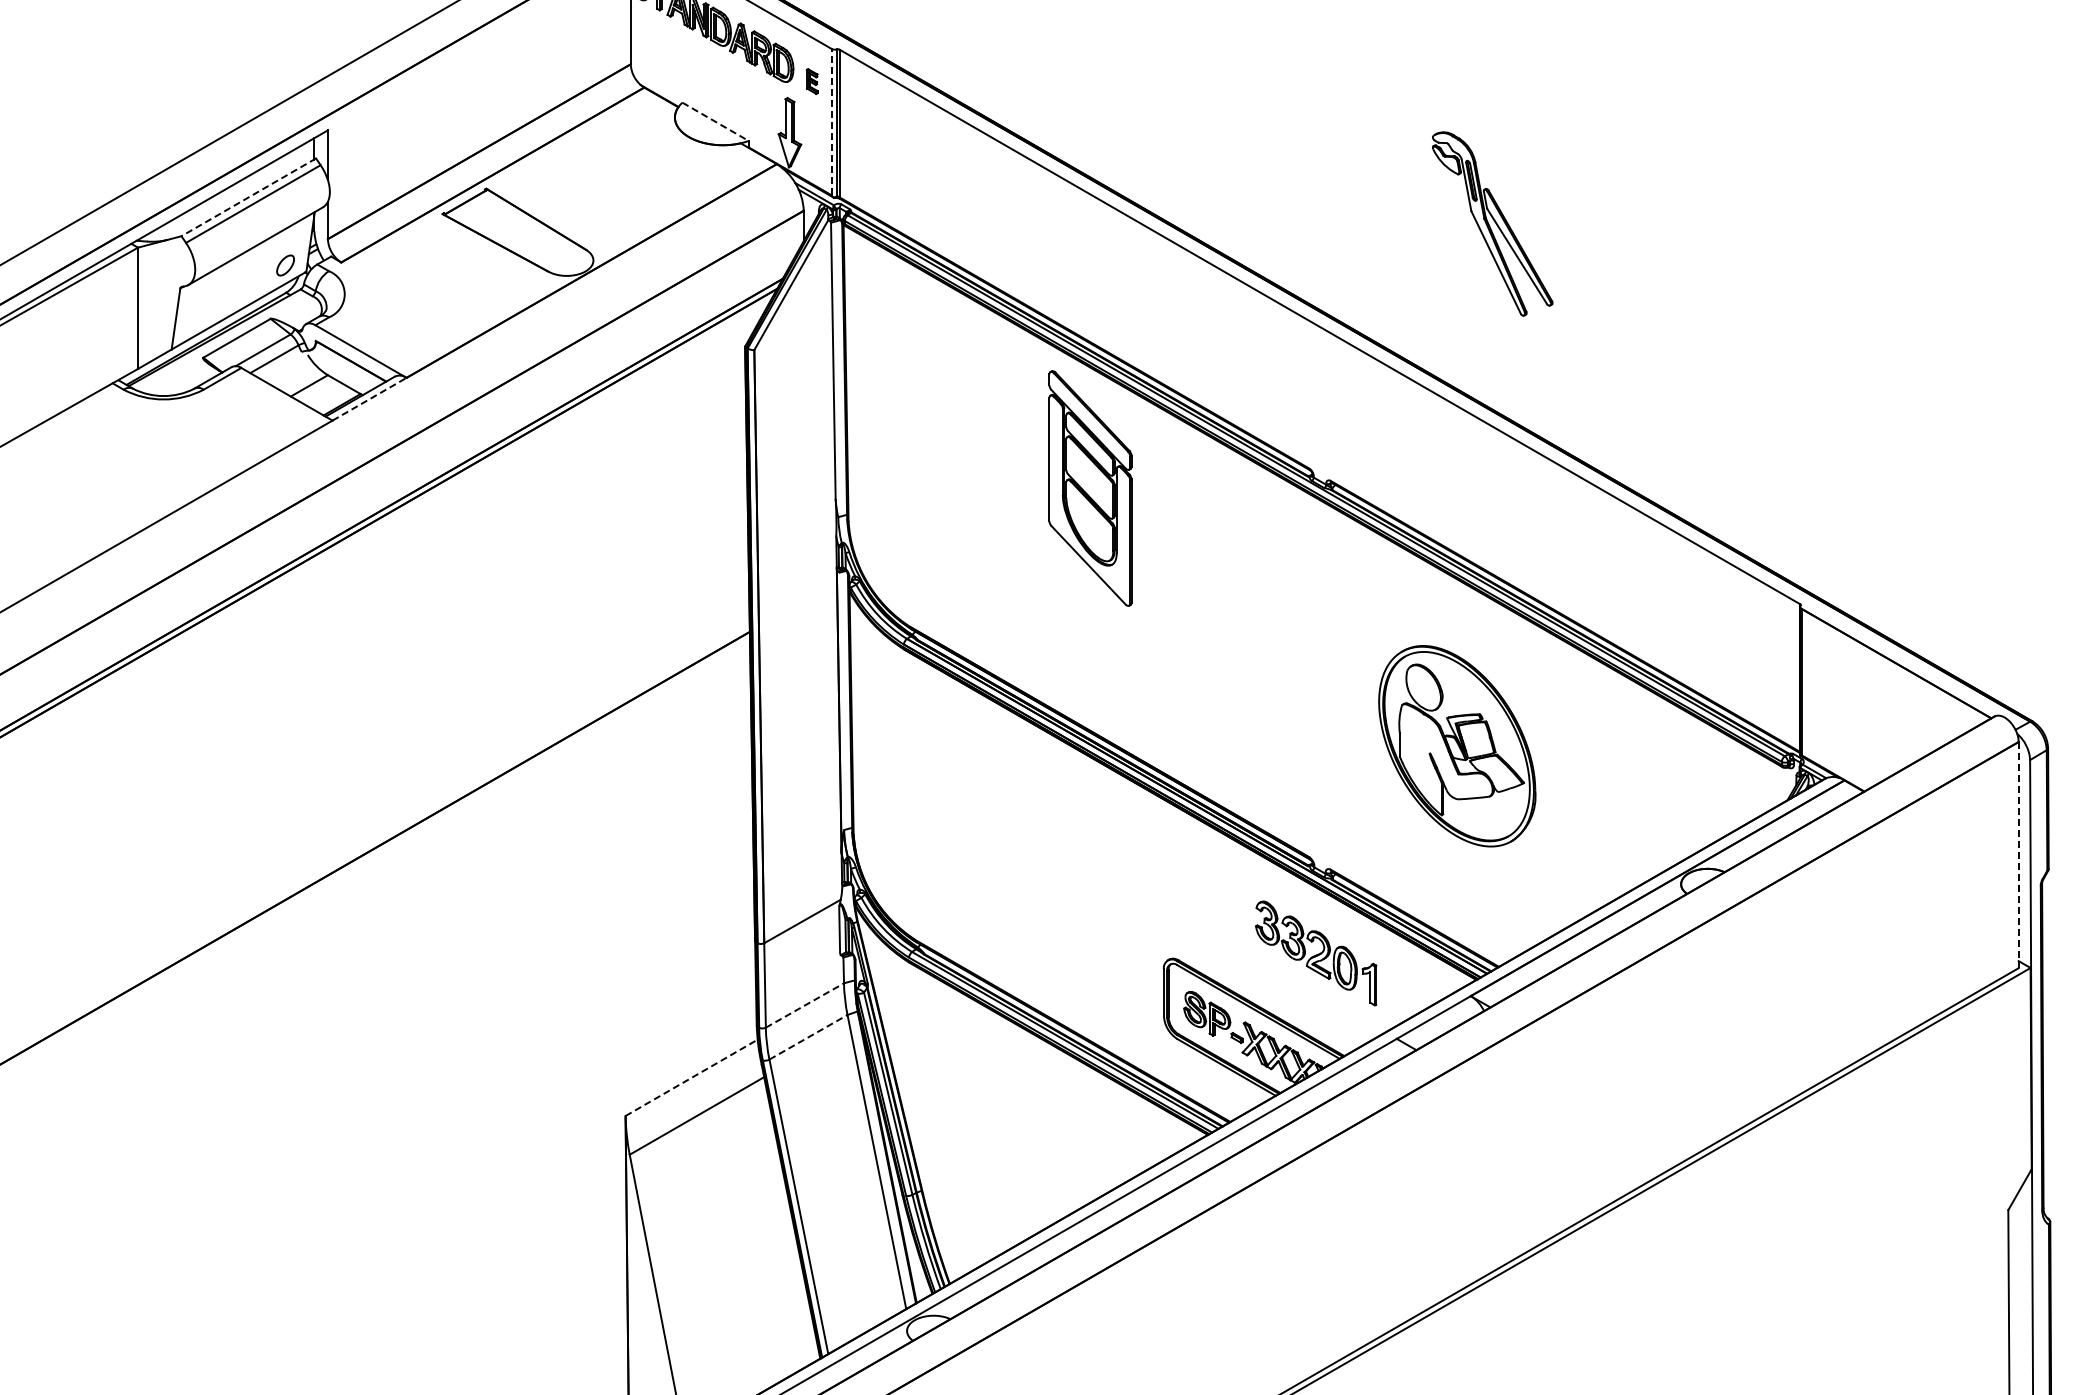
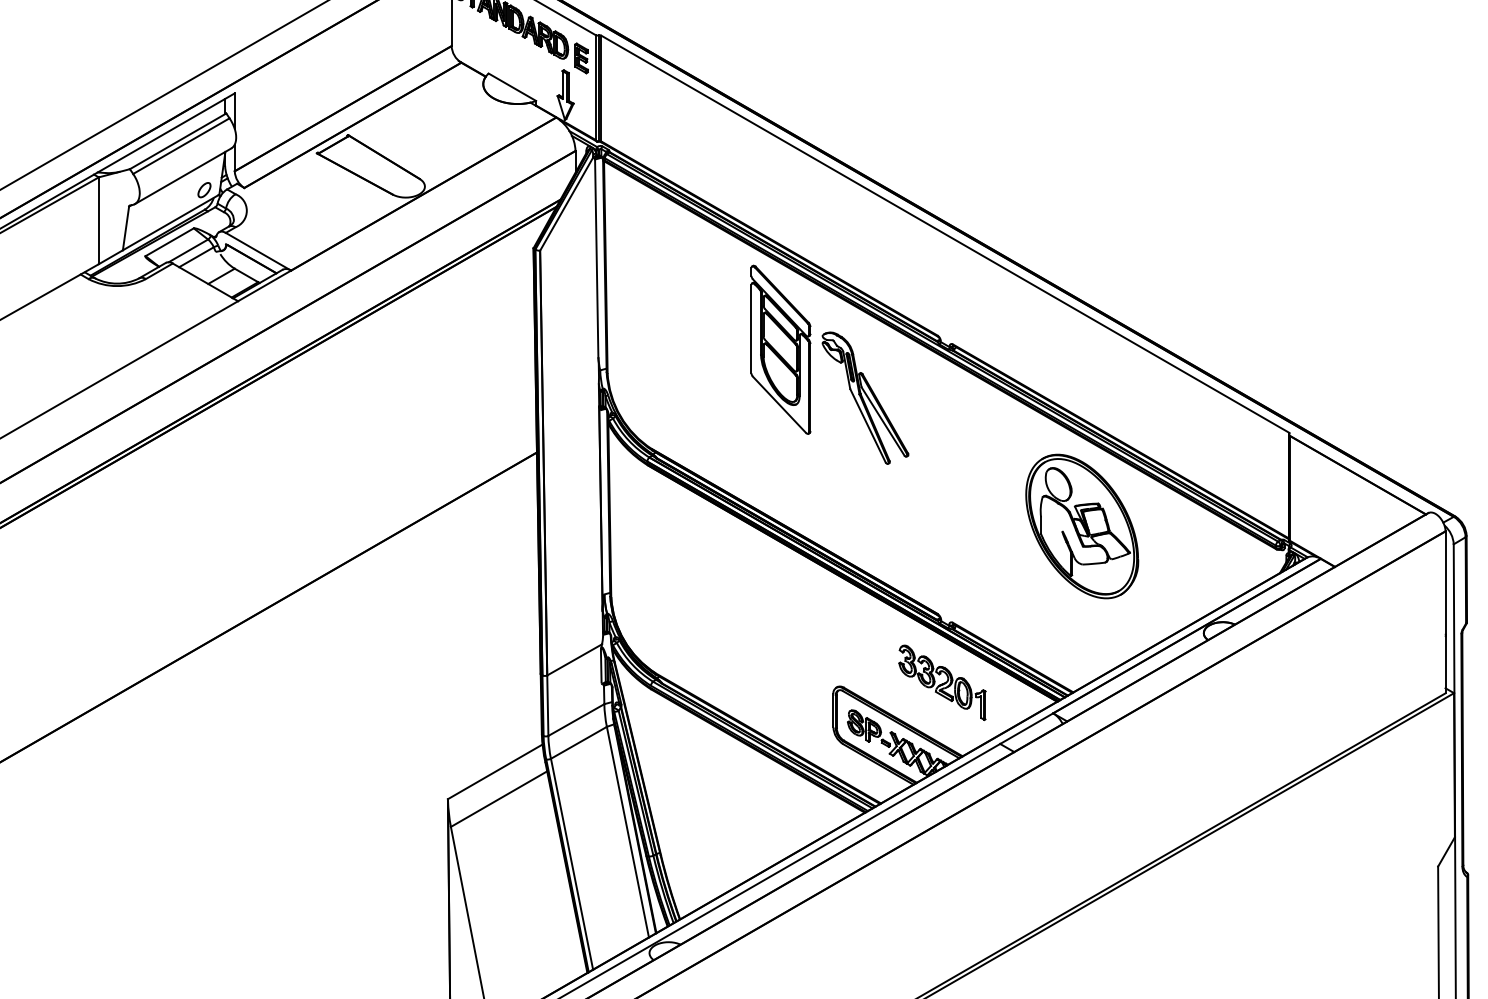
part: (812, 81) -> (581, 58), size x1.67
line: (831, 121) -> (595, 87), dashed -> solid
line: (716, 122) -> (513, 87), dashed -> solid
line: (248, 197) -> (177, 141), dashed -> solid
part: (1492, 223) -> (865, 397), moved
line: (369, 399) -> (264, 286), dashed -> solid
part: (1457, 746) -> (1082, 526), moved
line: (2018, 855) -> (1445, 612), dashed -> solid
line: (804, 1005) -> (576, 720), dashed -> solid
line: (808, 1037) -> (578, 742), dashed -> solid
line: (692, 1077) -> (495, 771), dashed -> solid

